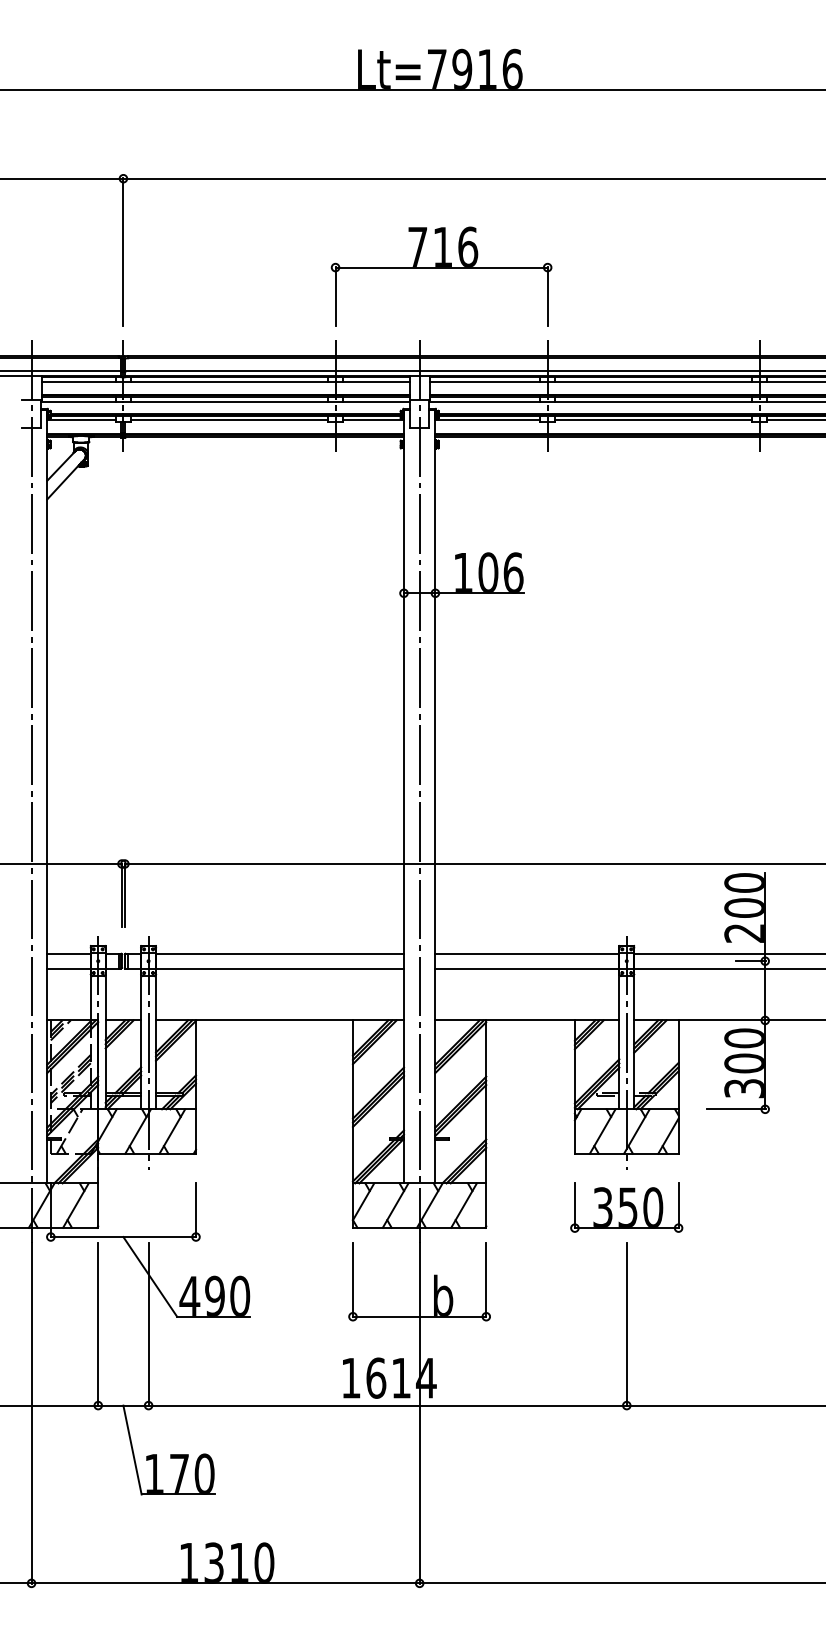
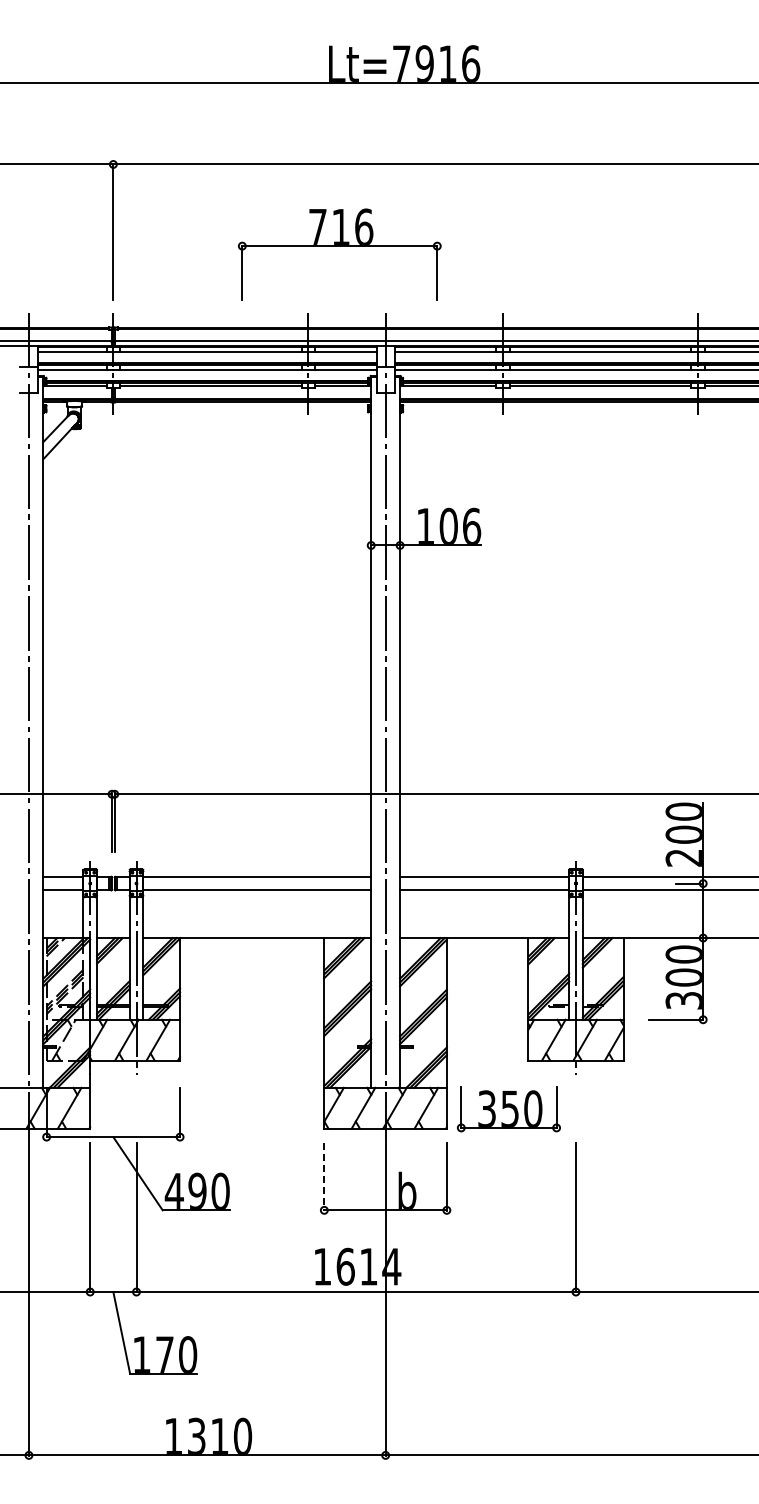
part: (441, 267) -> (339, 246), moved
part: (626, 1208) -> (508, 1109), moved
line: (353, 1279) -> (324, 1176), solid -> dashed

